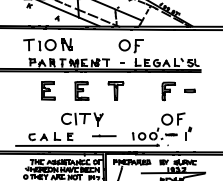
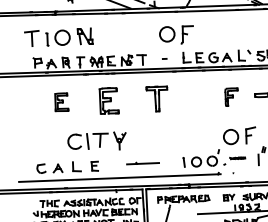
part: (48, 90) -> (61, 102), size x0.7
part: (168, 91) -> (231, 97), size x0.7
part: (82, 119) -> (97, 141), moved

